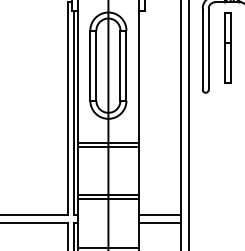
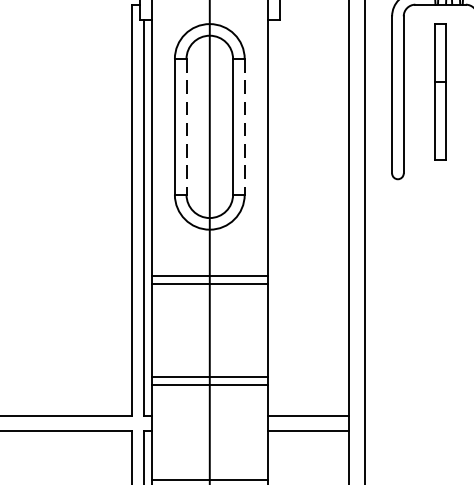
line: (96, 66) -> (186, 128), solid -> dashed
line: (126, 66) -> (244, 128), solid -> dashed

